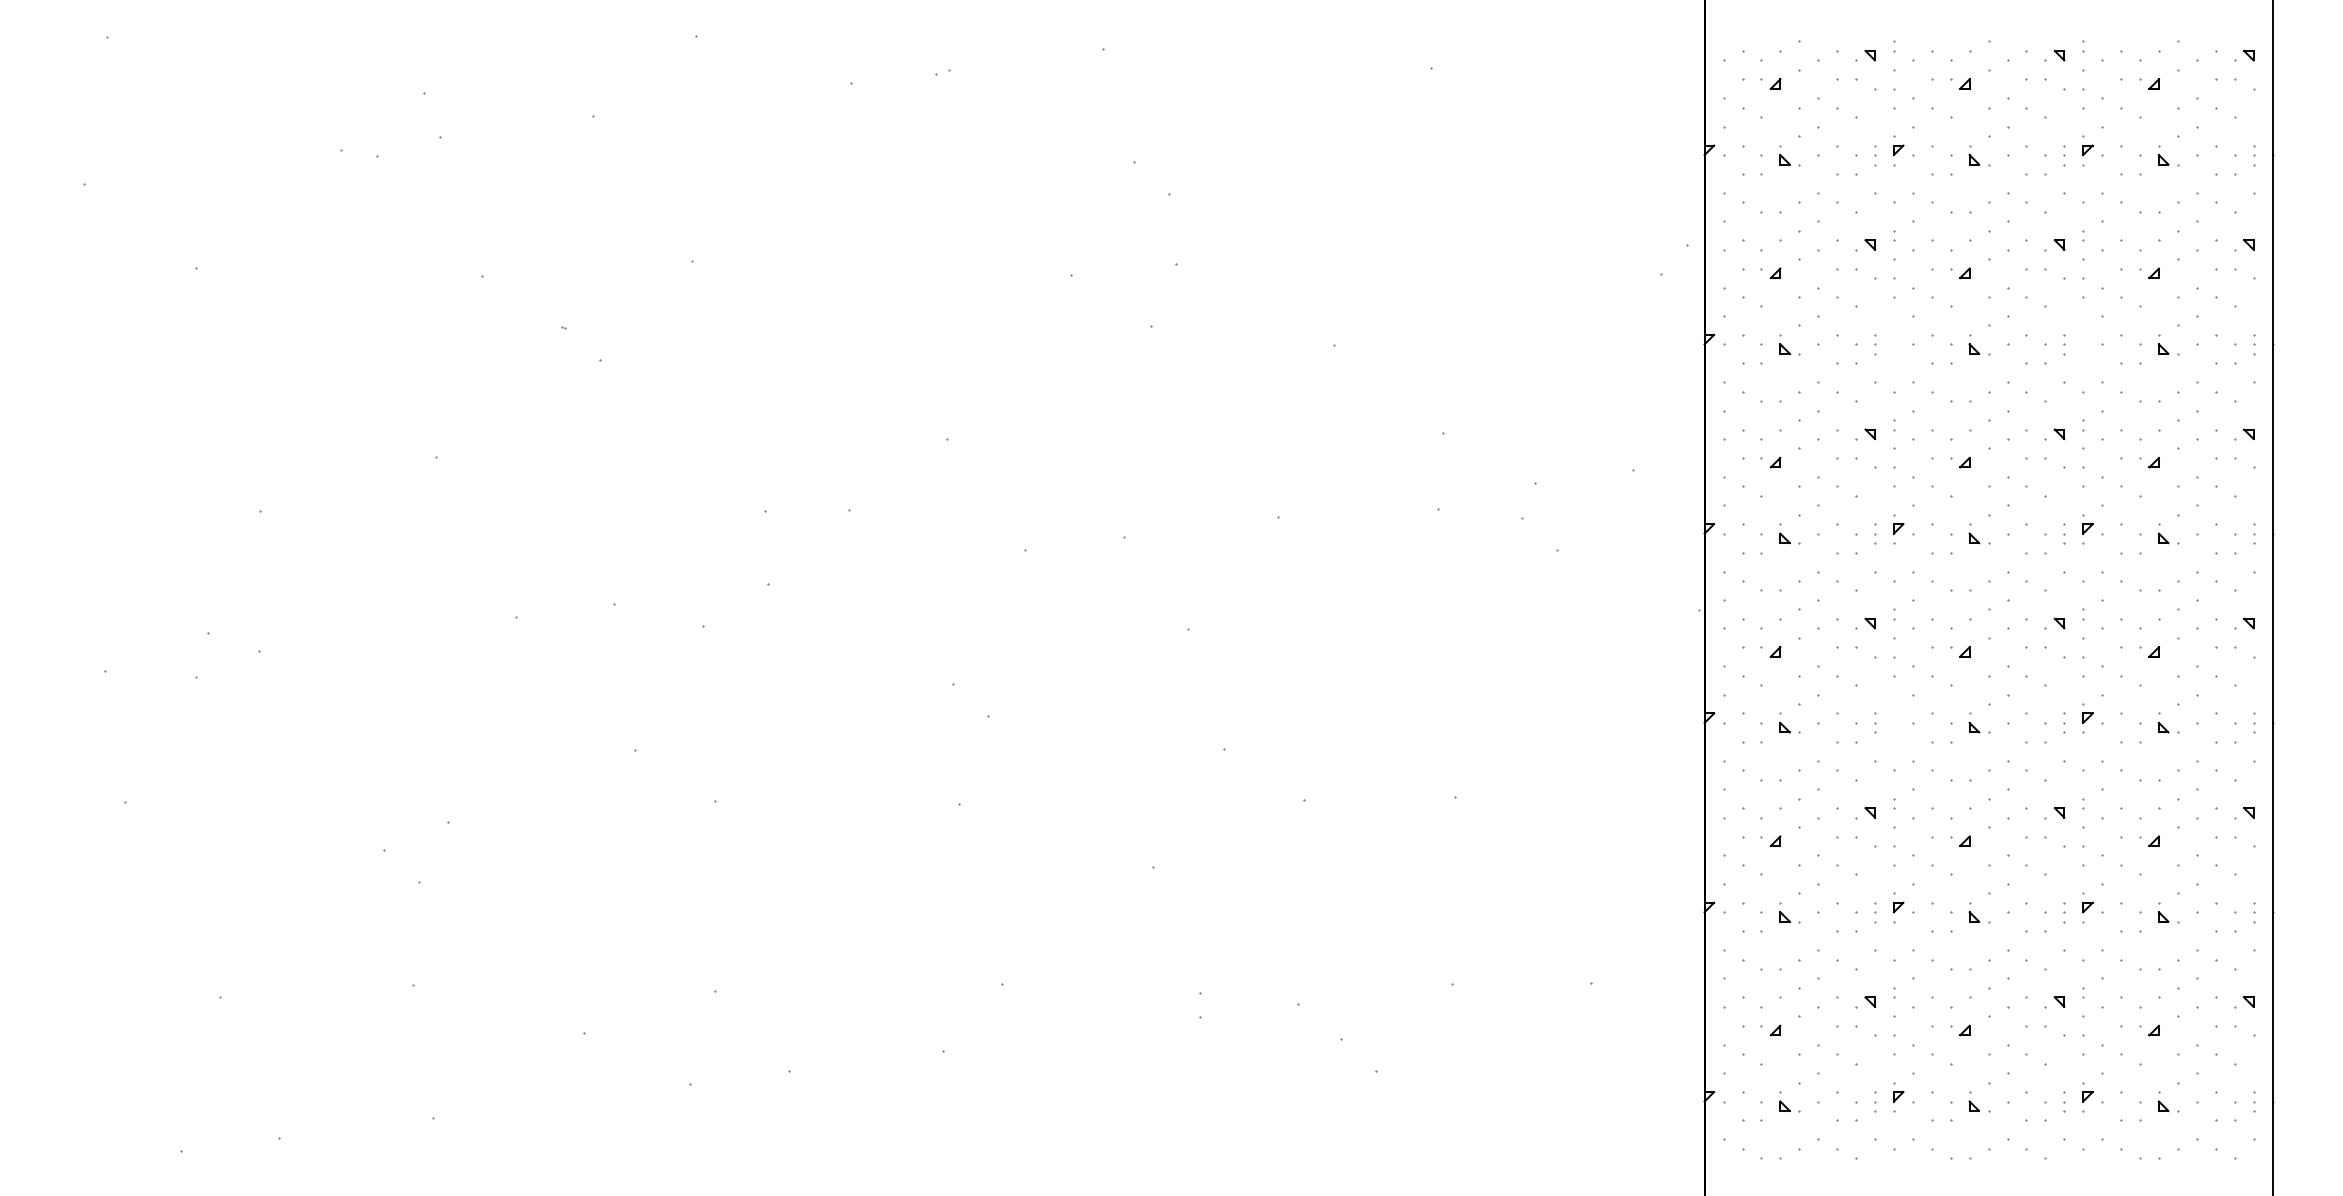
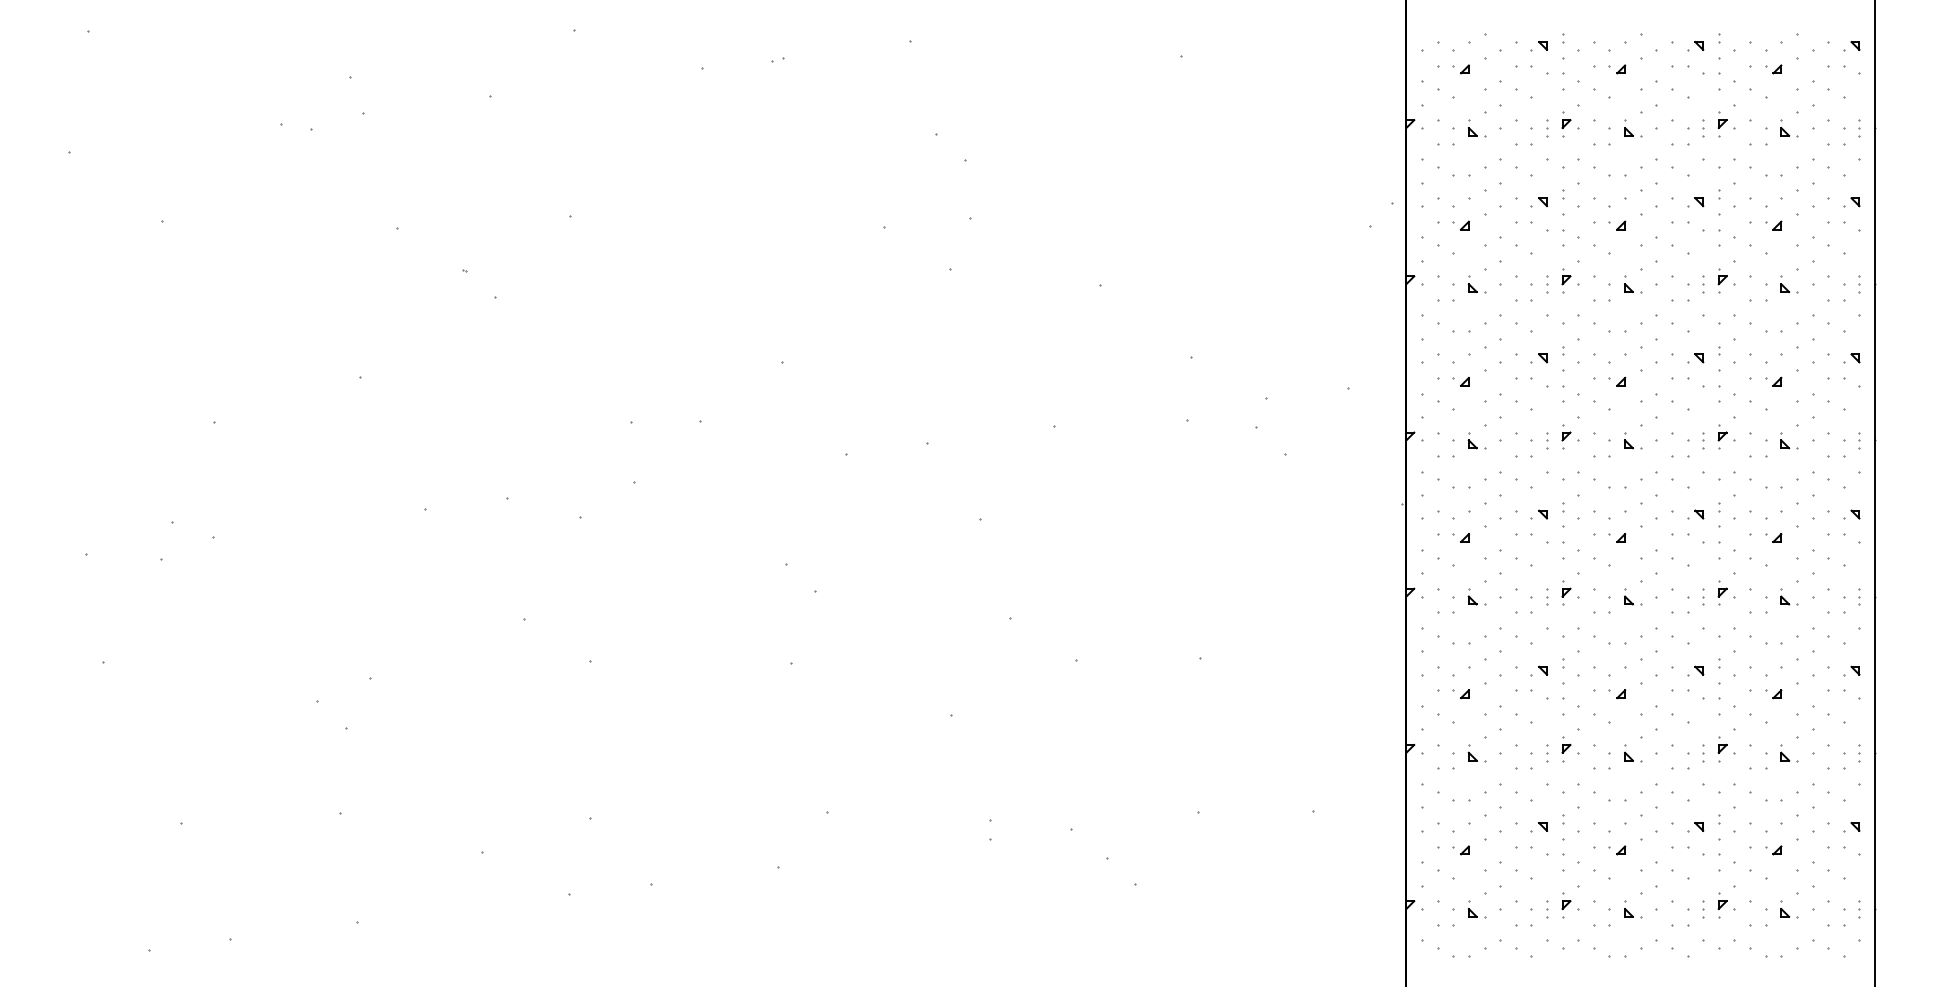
part: (1898, 339) -> (1566, 280), added
part: (2087, 339) -> (1722, 280), added
part: (1898, 717) -> (1566, 592), added

